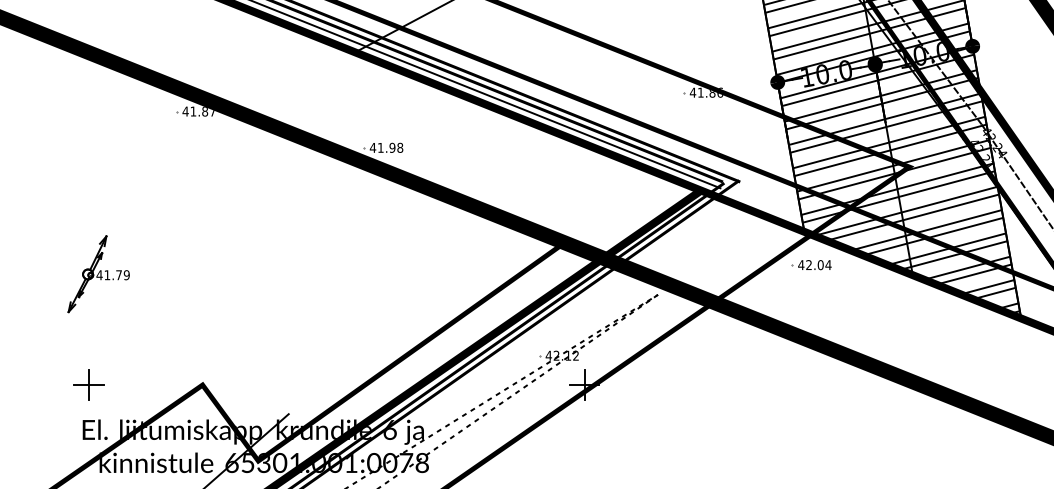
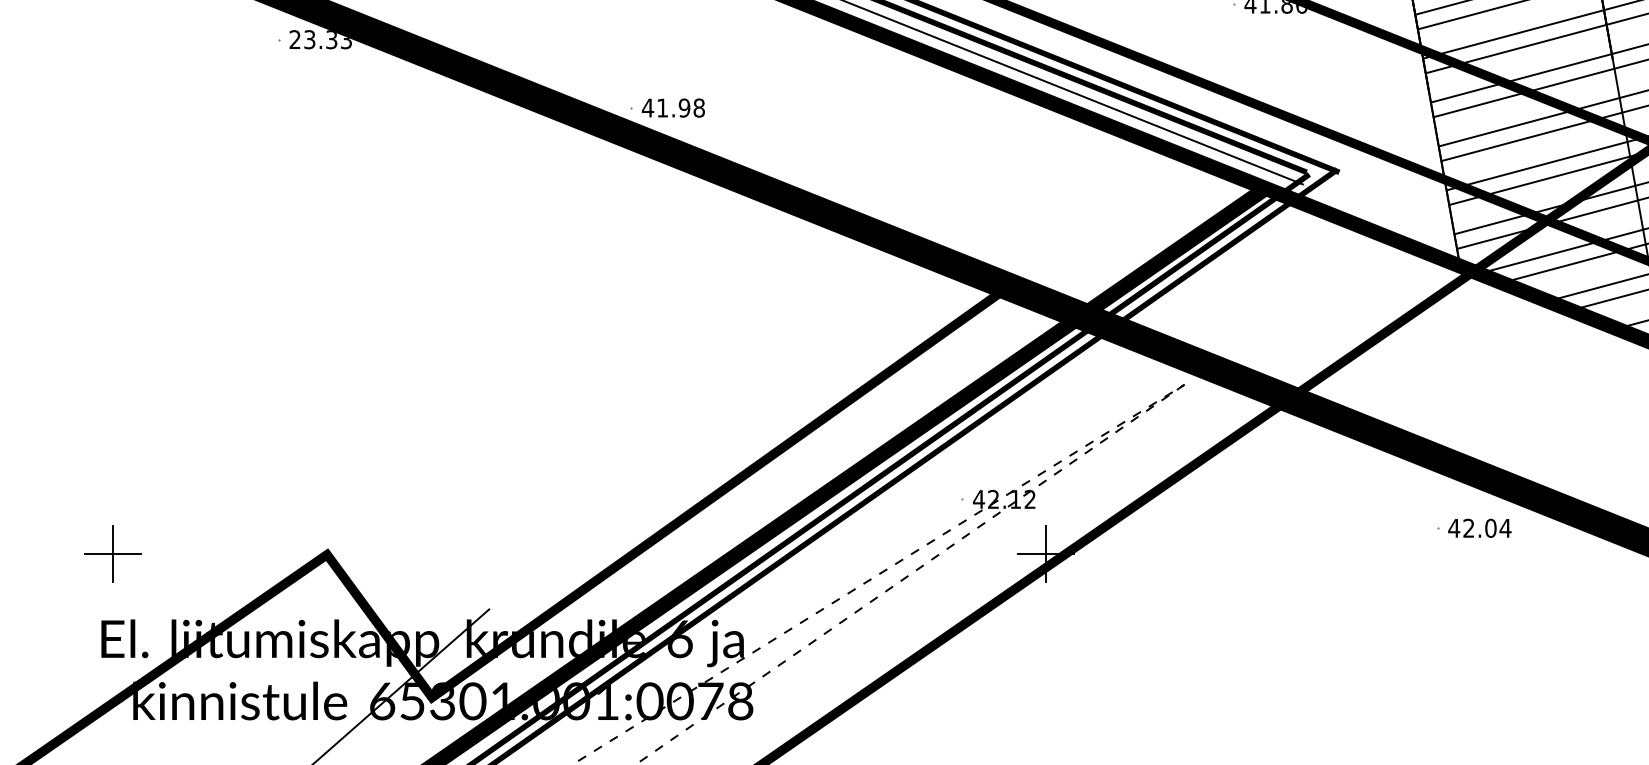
text: (198, 111) -> (319, 39), 41.87 -> 23.33
part: (811, 265) -> (1473, 529), moved
part: (98, 274) -> (131, 346), removed

